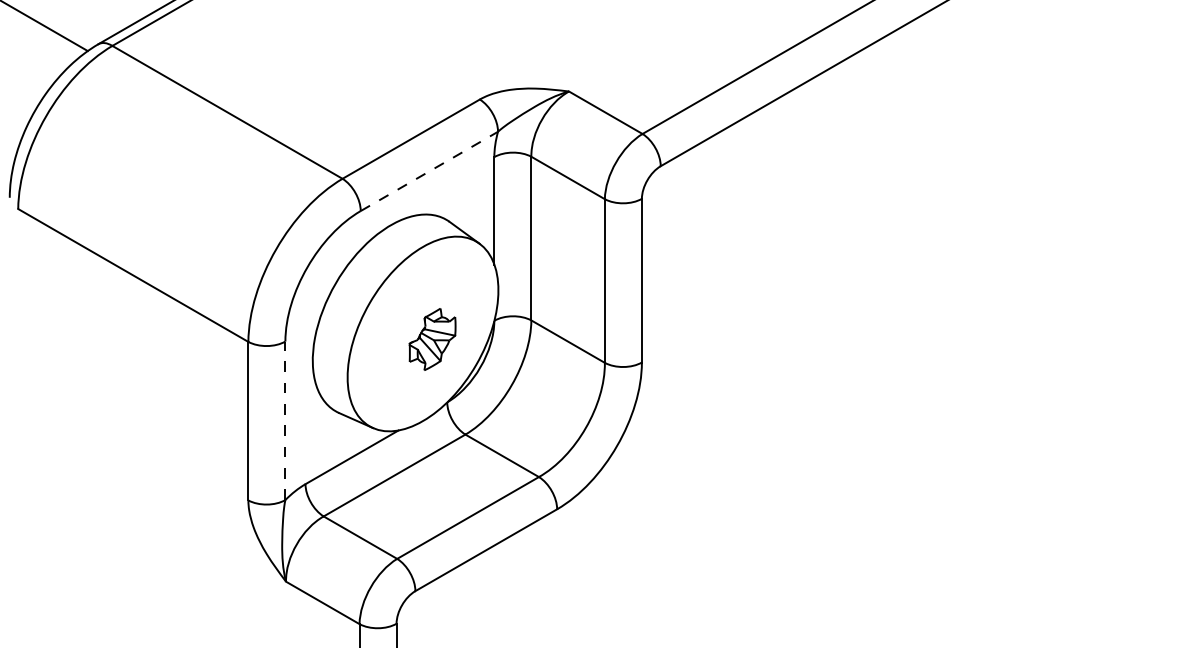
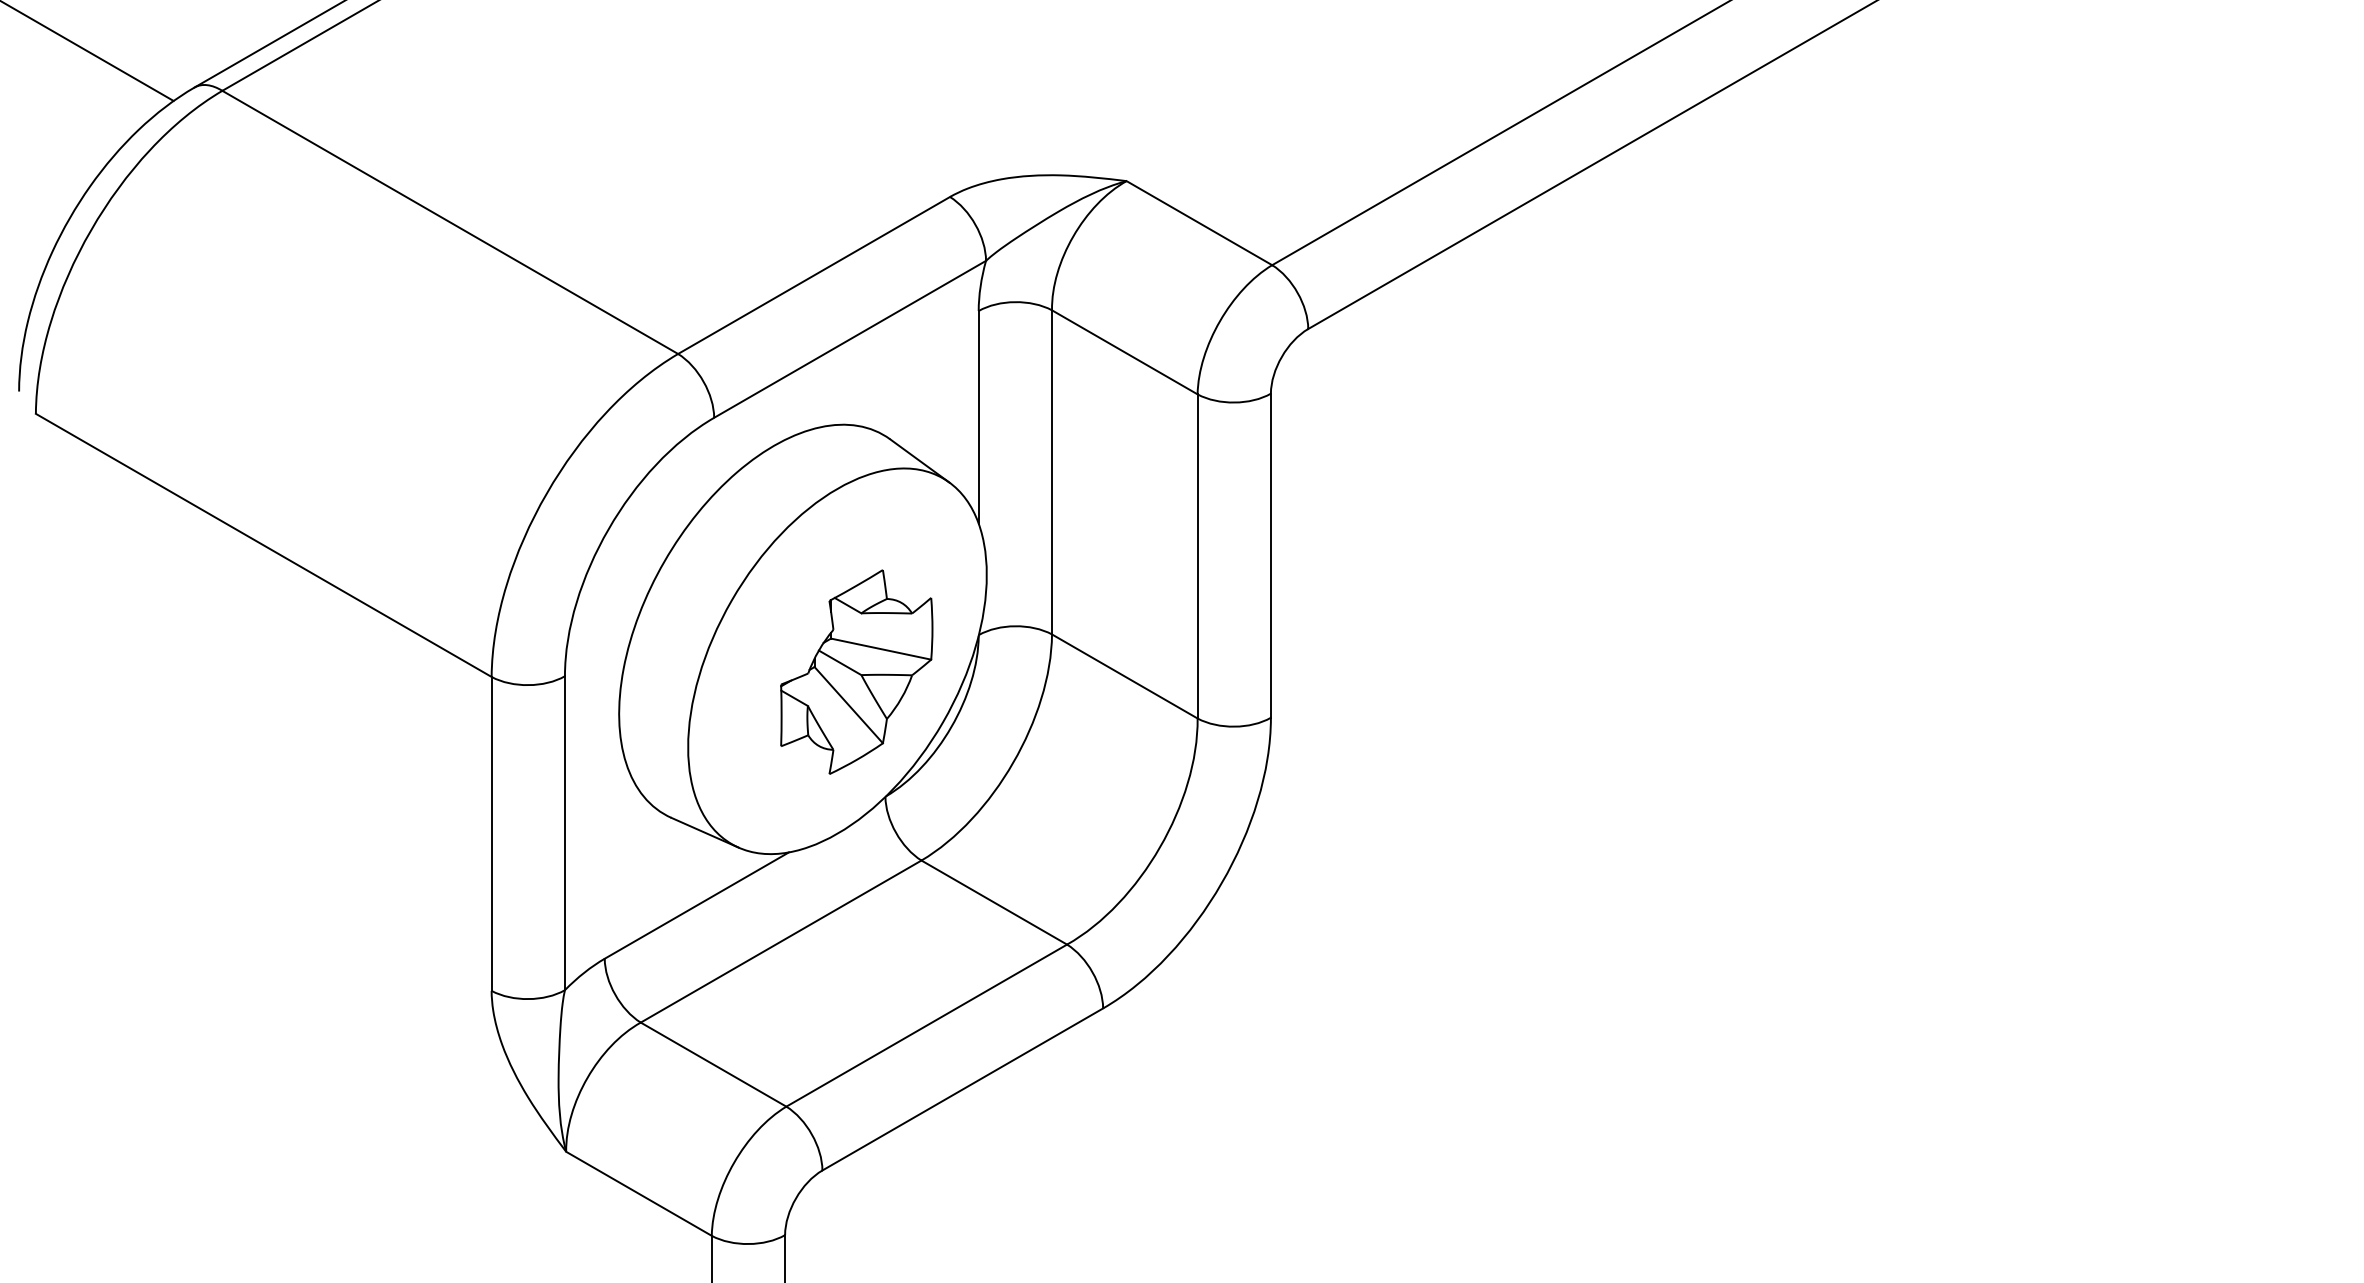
line: (429, 171) -> (850, 339), dashed -> solid
part: (432, 339) -> (856, 672), size x1.67
line: (285, 420) -> (565, 832), dashed -> solid

